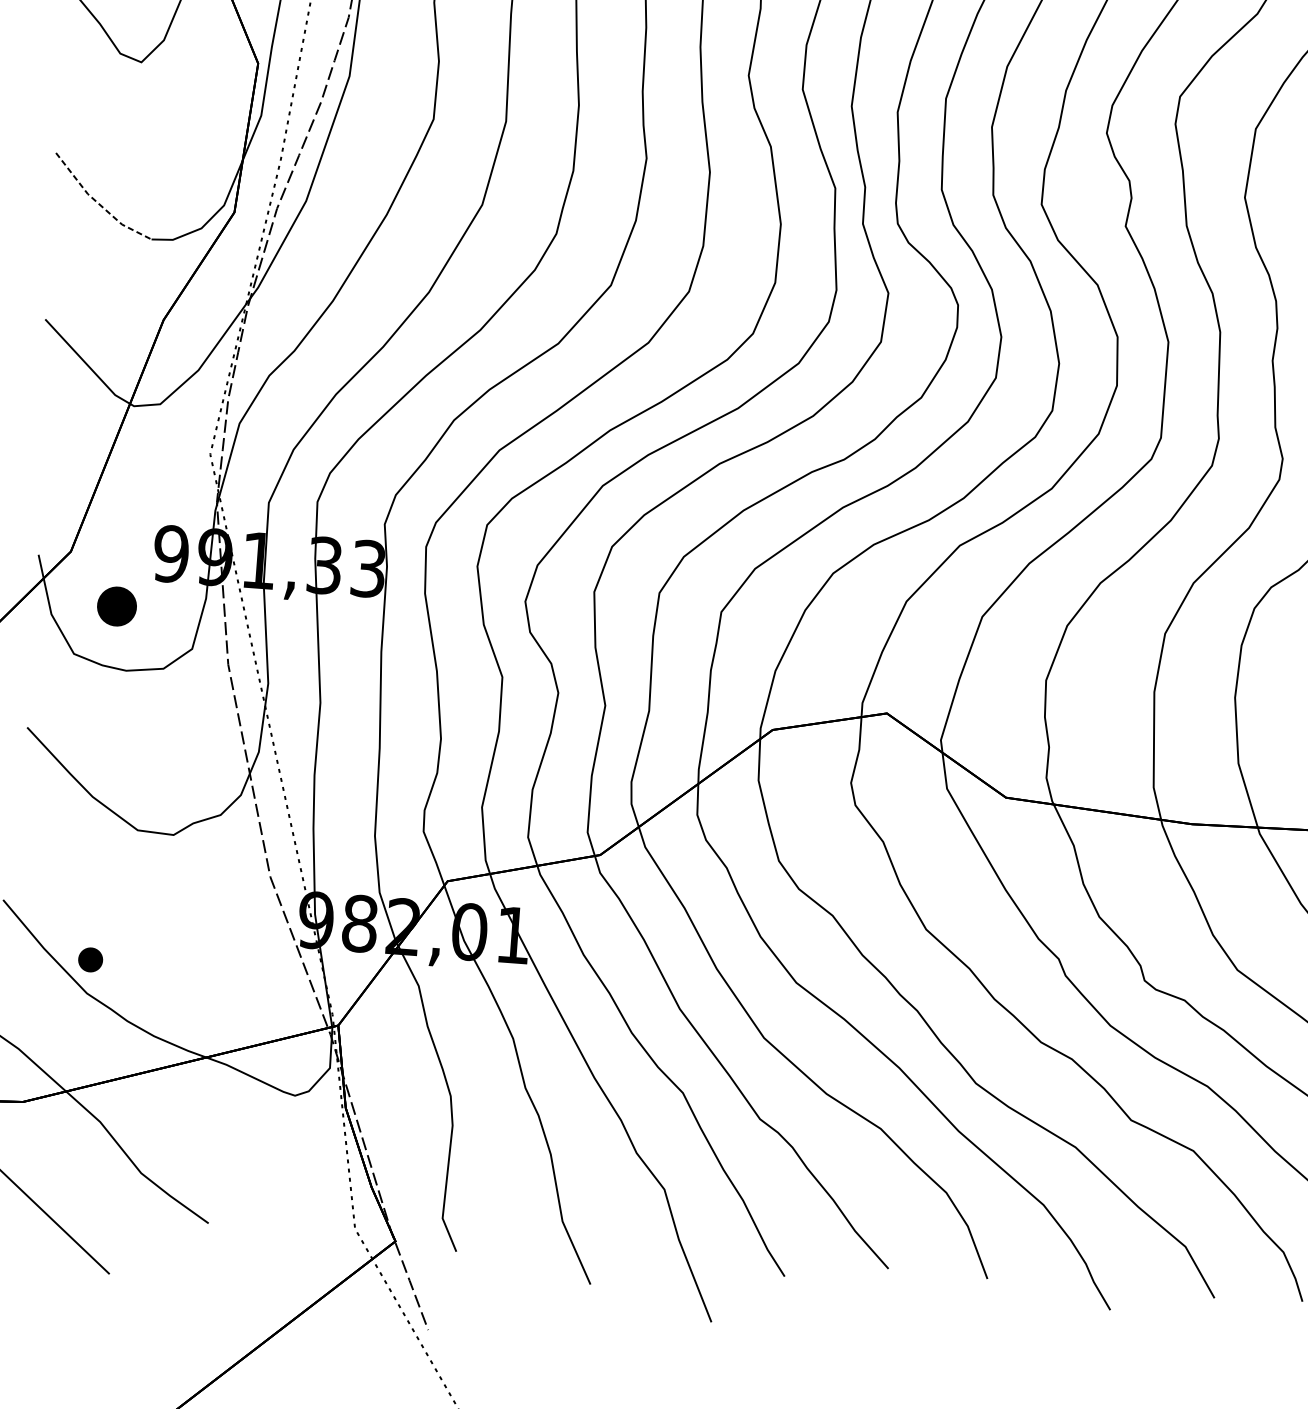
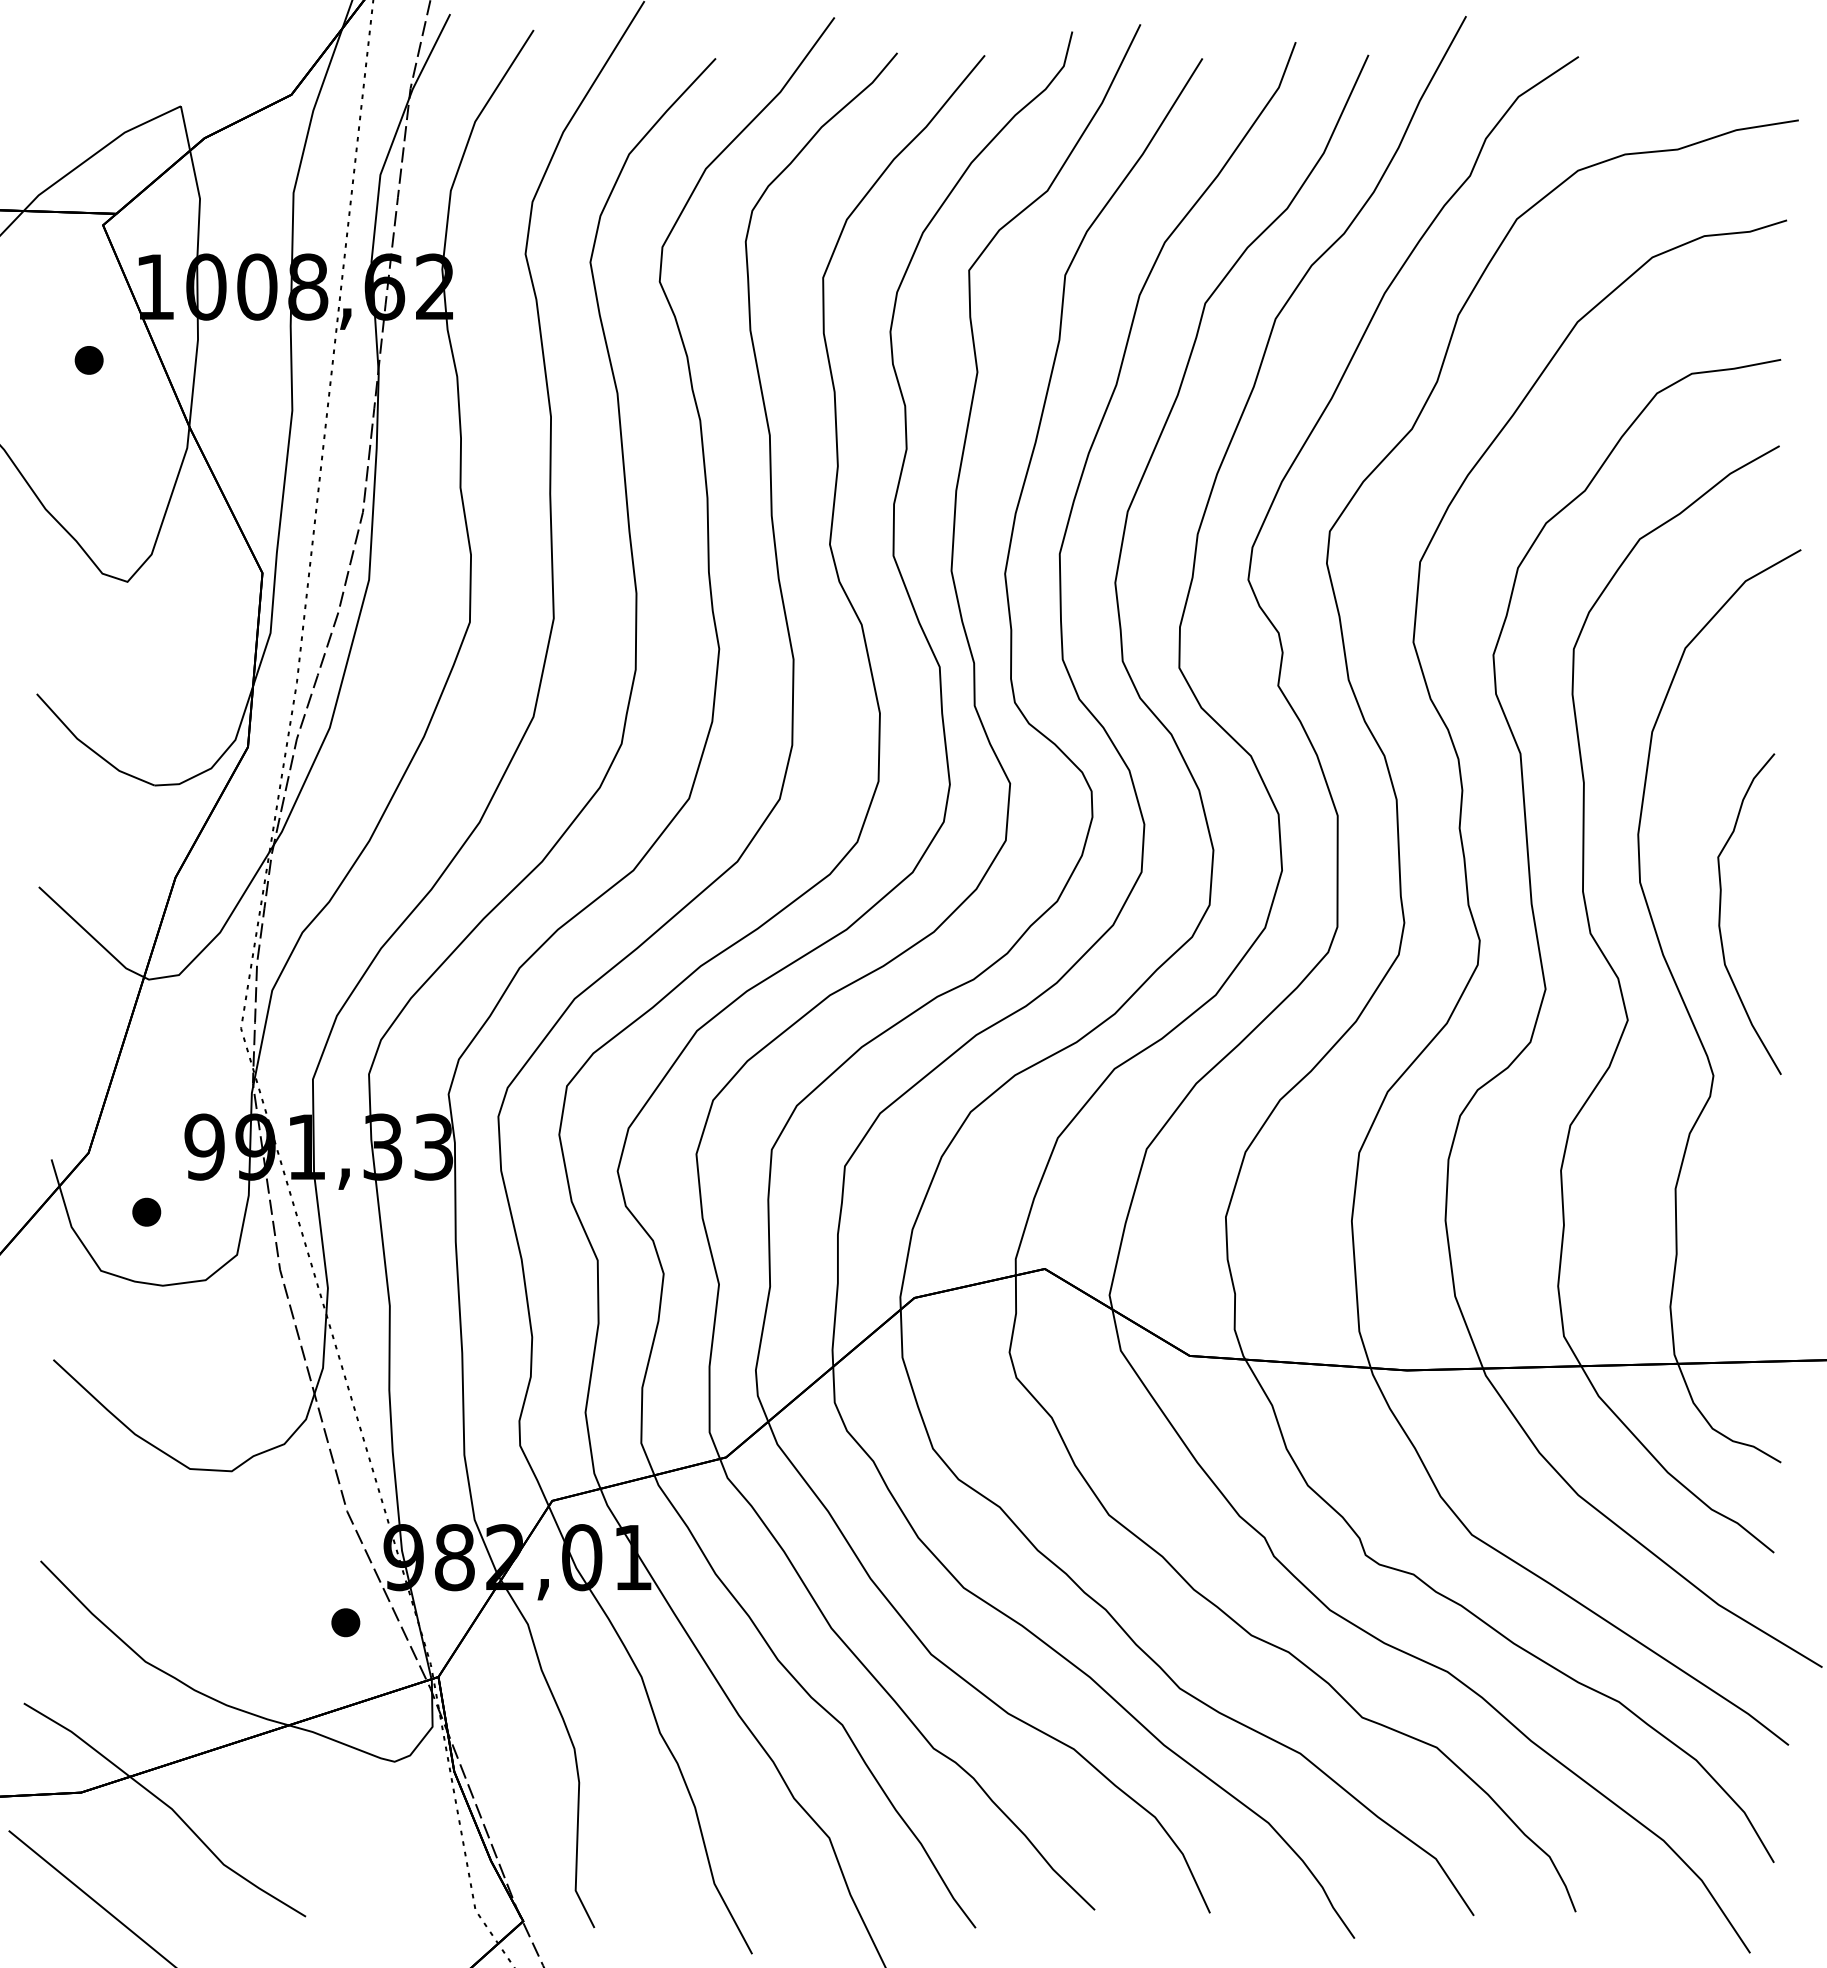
line: (97, 203) -> (89, 748), dashed -> solid
part: (116, 605) -> (146, 1211), size x0.62
part: (90, 959) -> (345, 1622), moved

